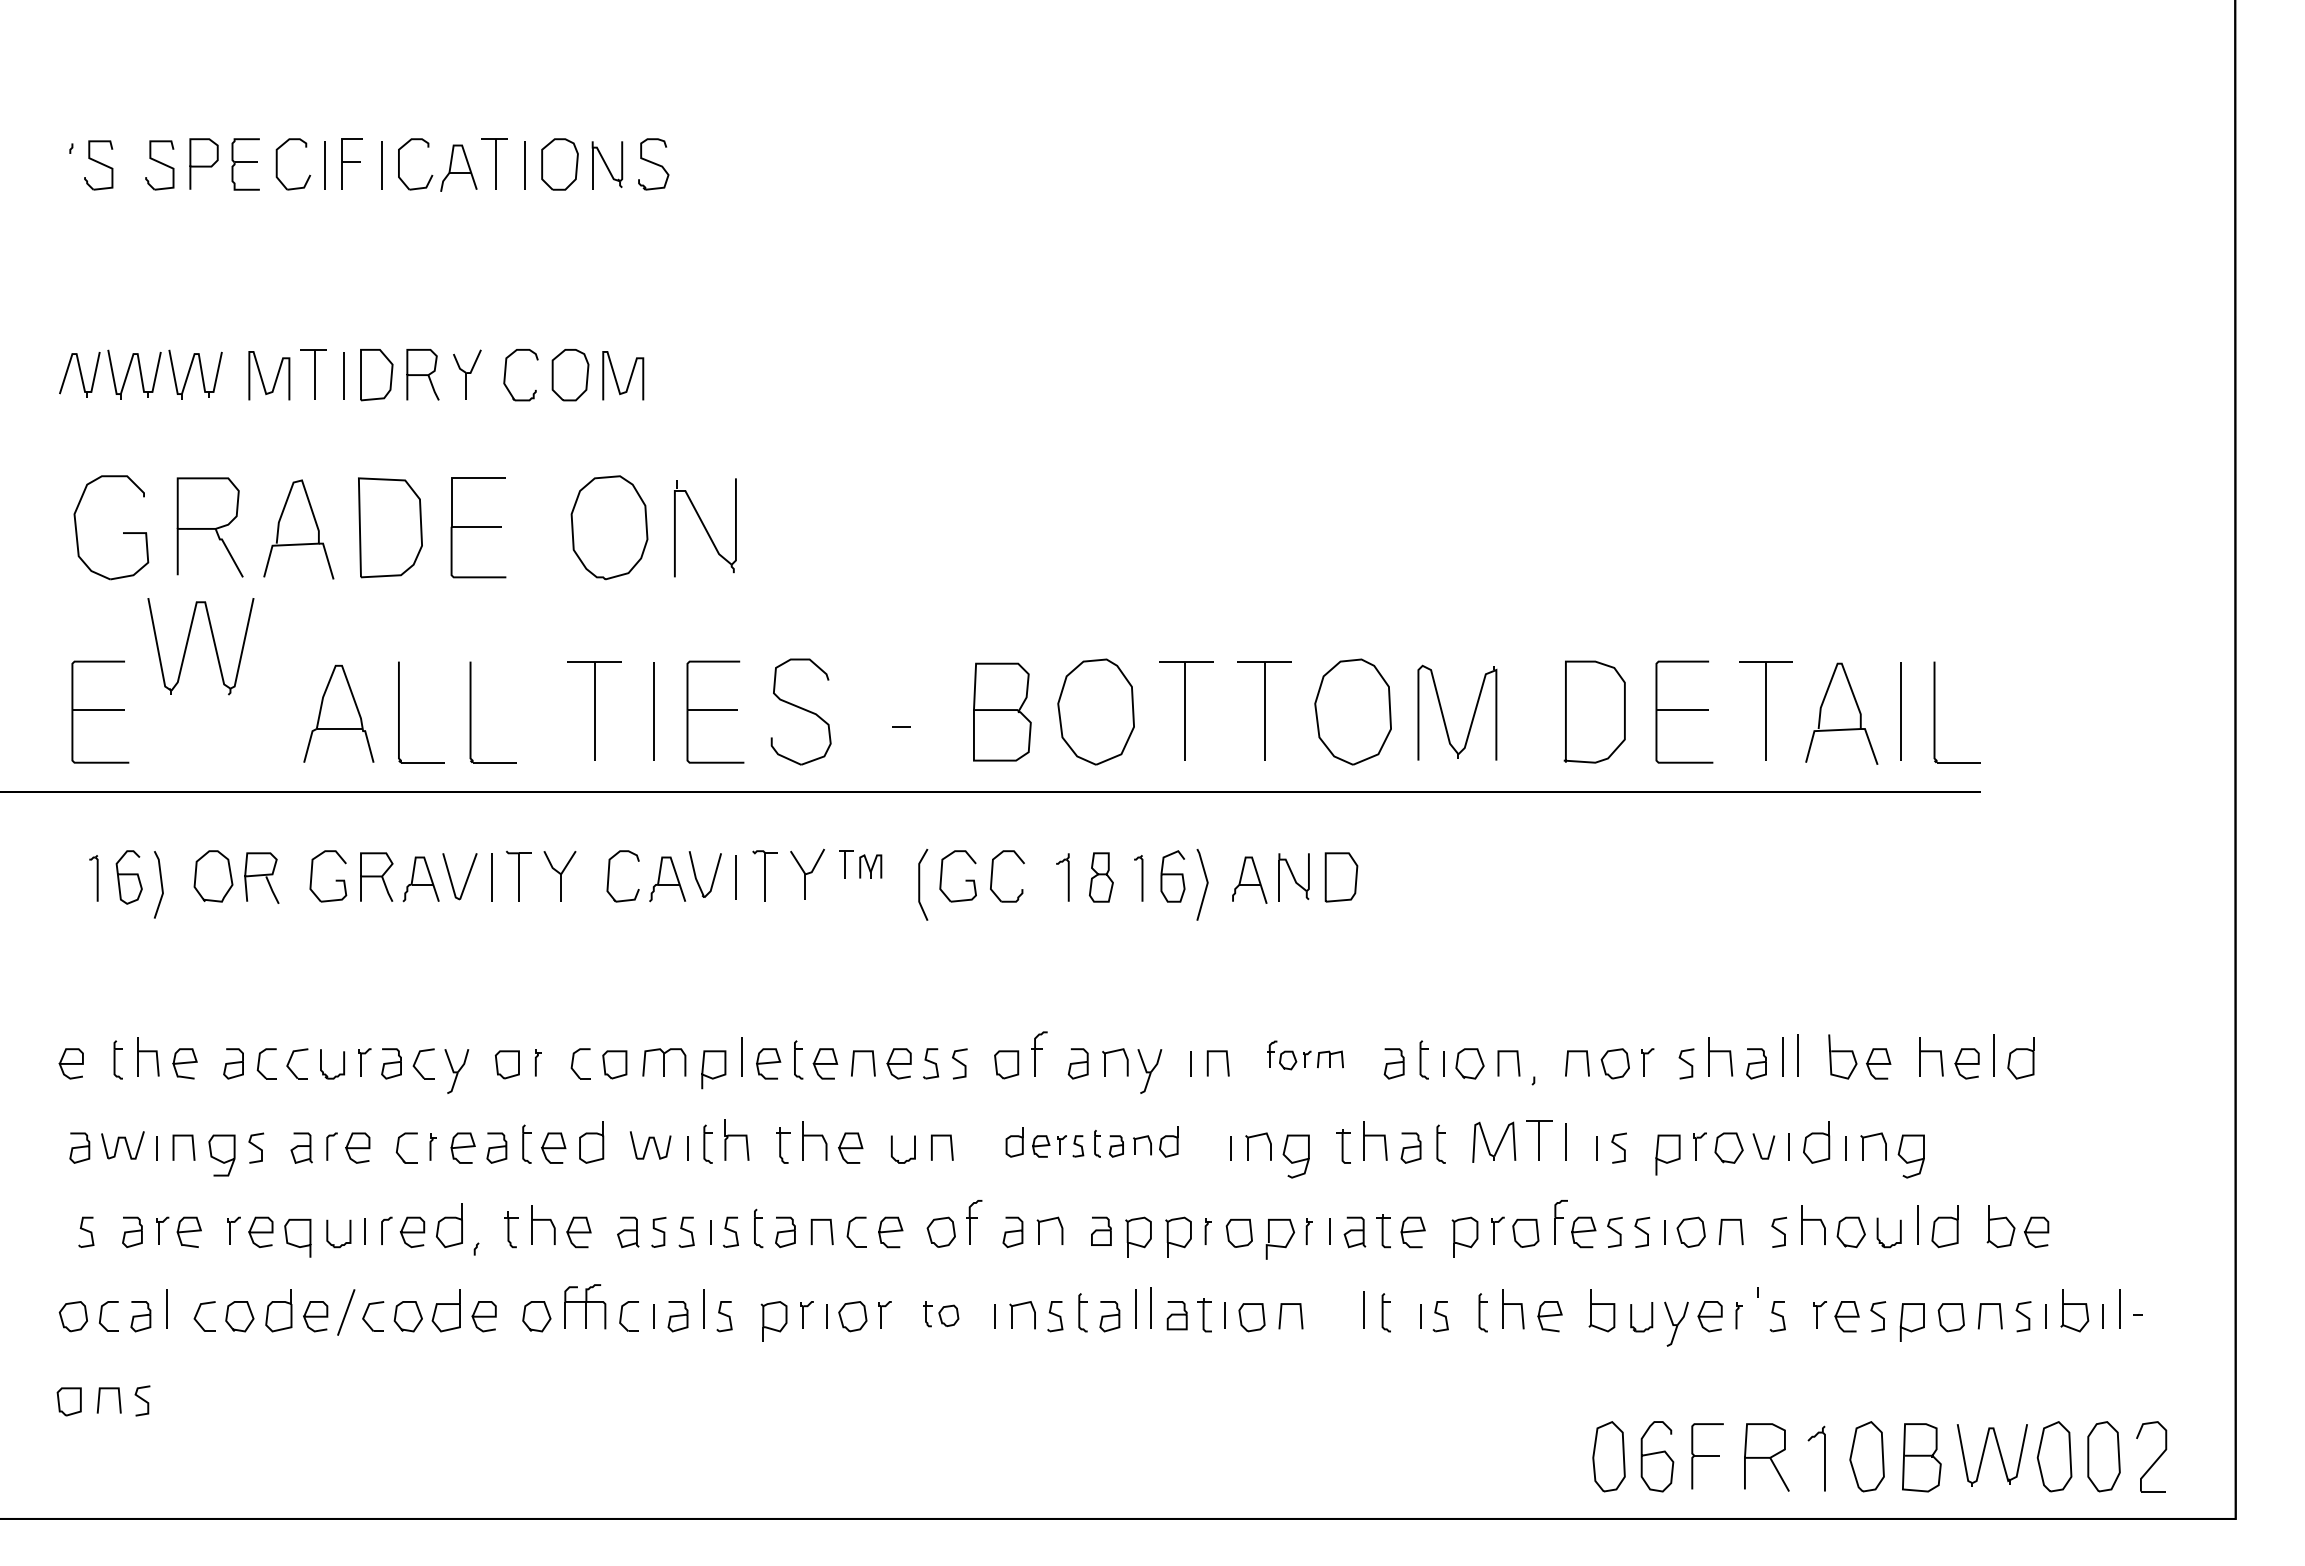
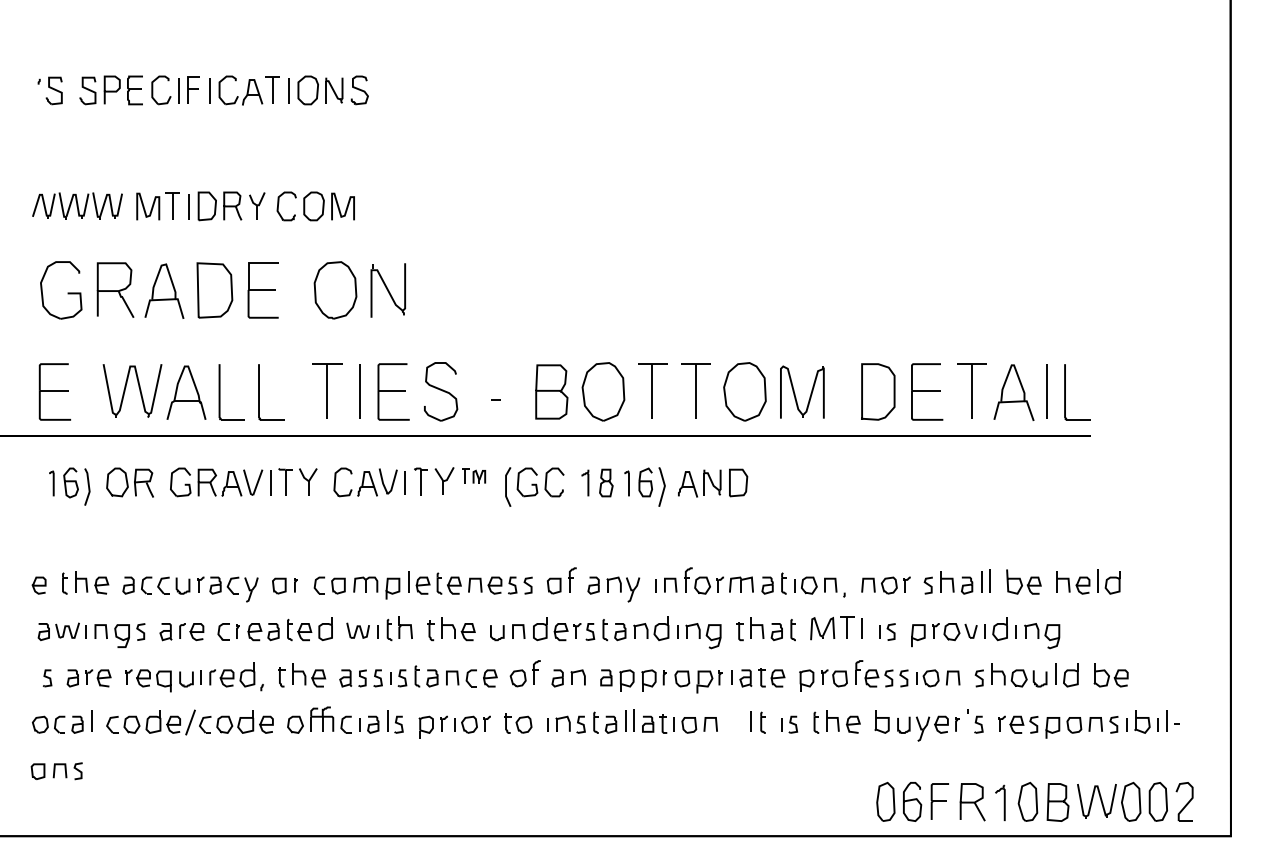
part: (189, 640) -> (126, 387), moved
part: (1305, 1054) -> (718, 580), size x1.67
part: (1092, 1141) -> (601, 628), size x1.43
part: (941, 1314) -> (518, 723), size x1.43

